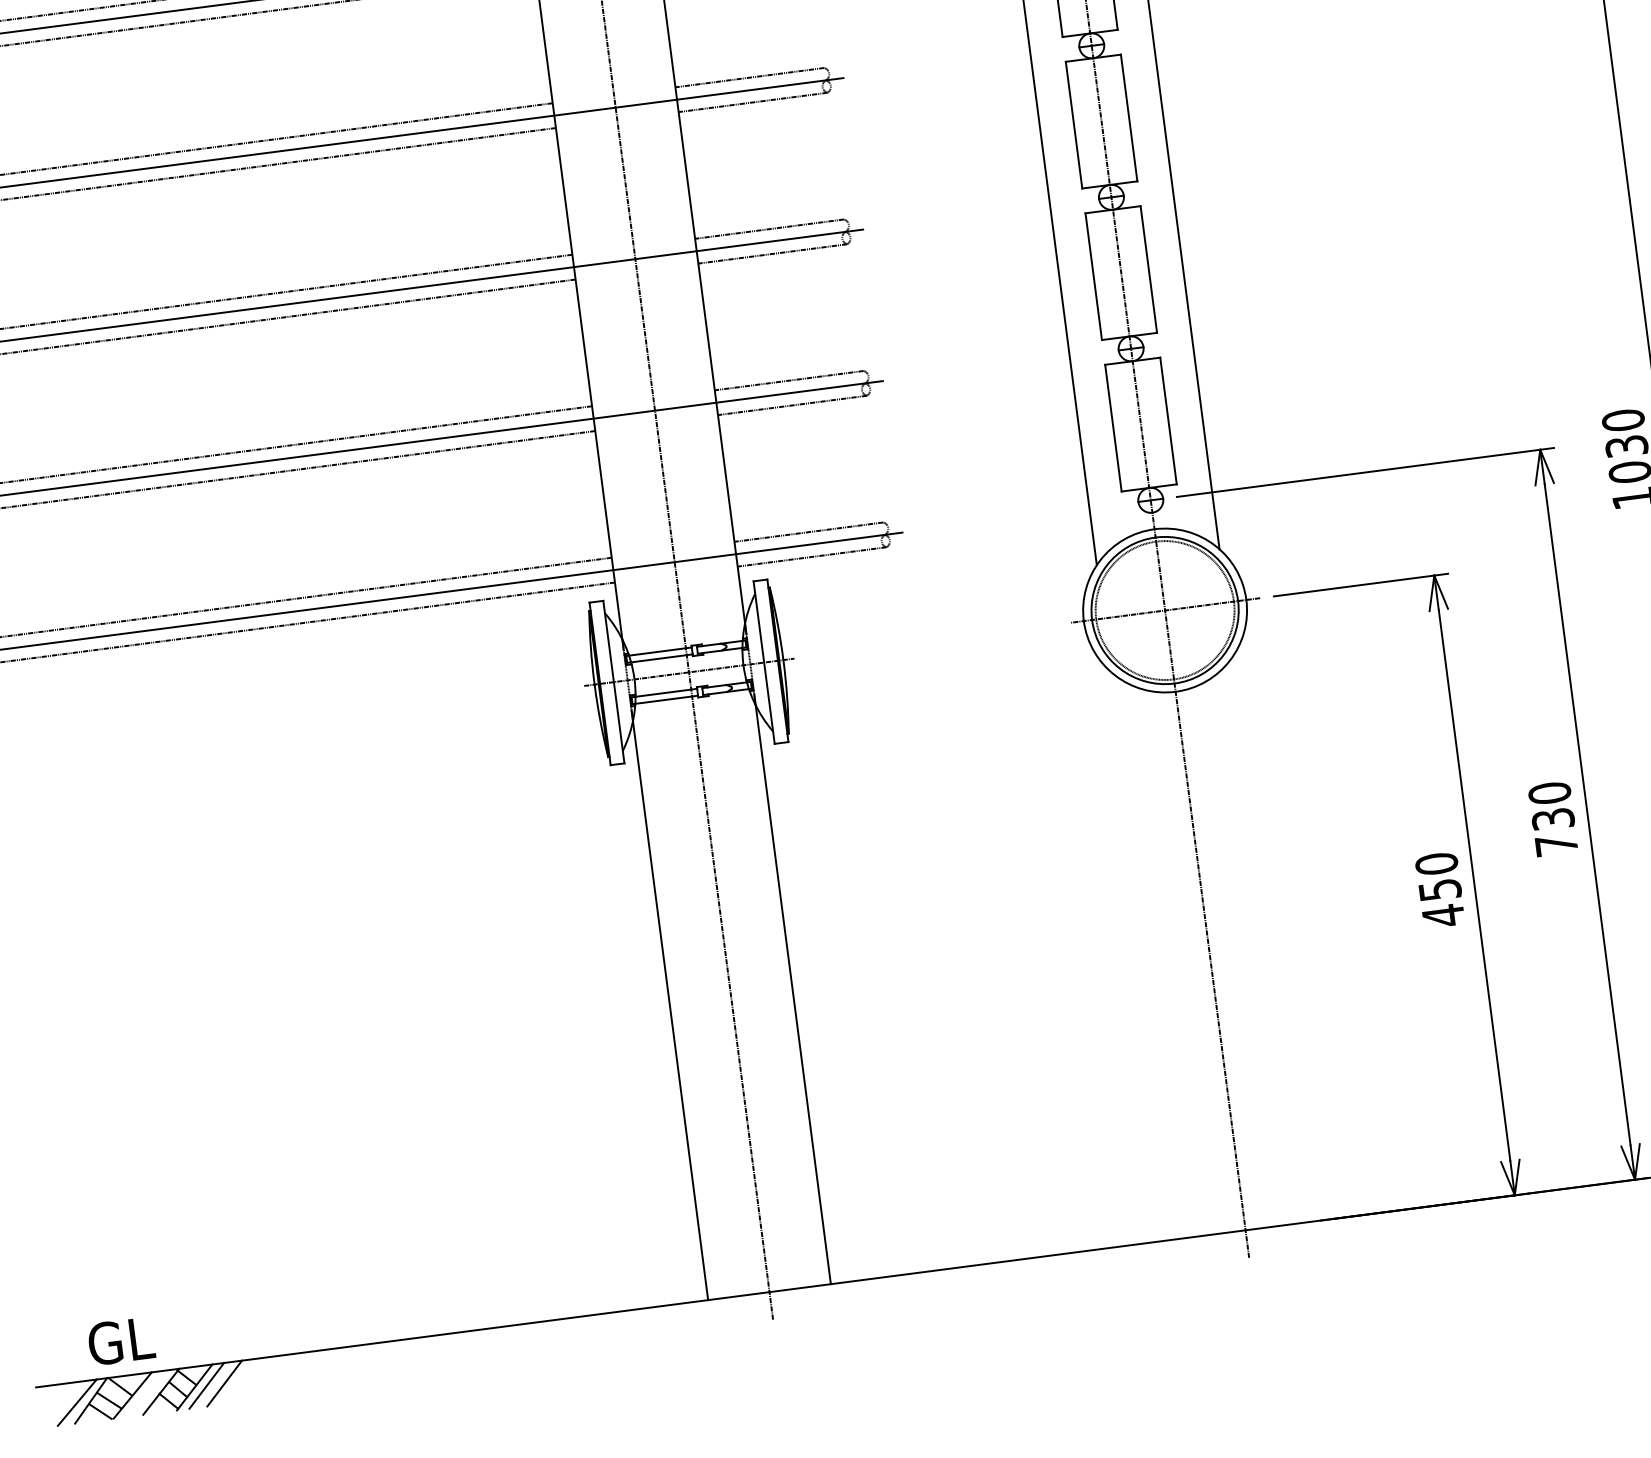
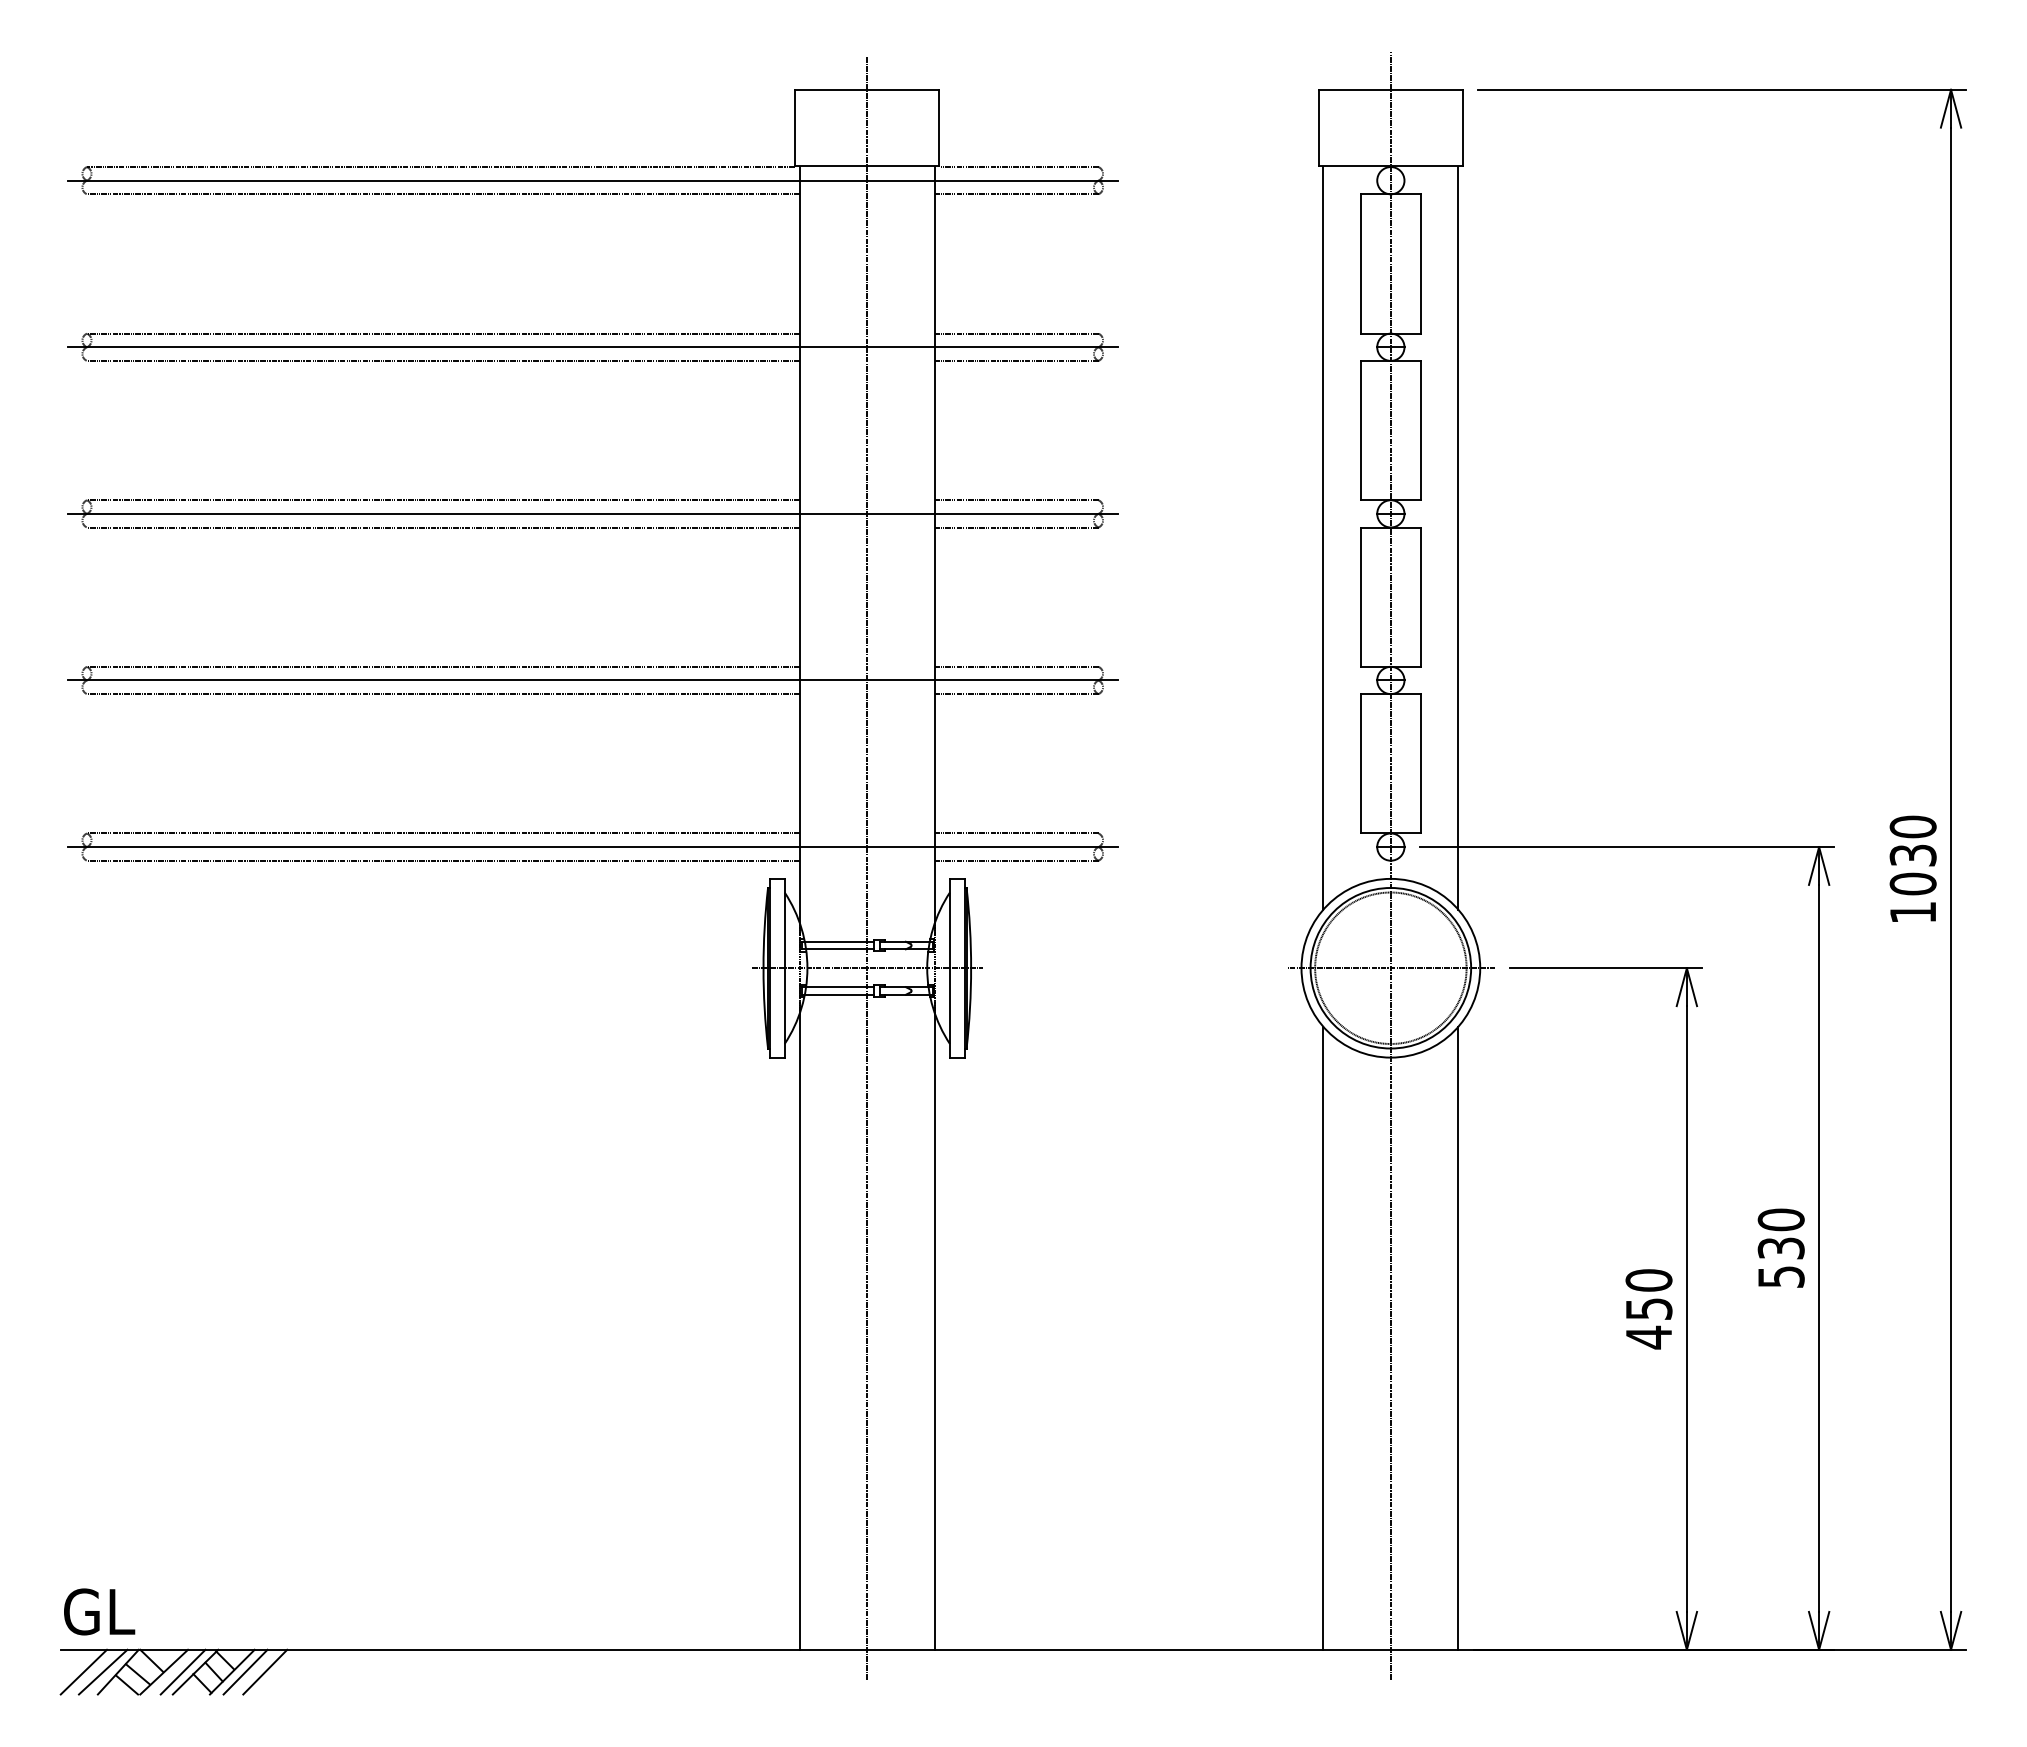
text: (1556, 844) -> (1781, 1276), 730 -> 530
line: (1270, 938) -> (1458, 1337), added
line: (1147, 954) -> (1323, 1337), added
text: (121, 1340) -> (99, 1611), moved
line: (149, 1392) -> (182, 1671), added
line: (59, 1404) -> (83, 1671), added

